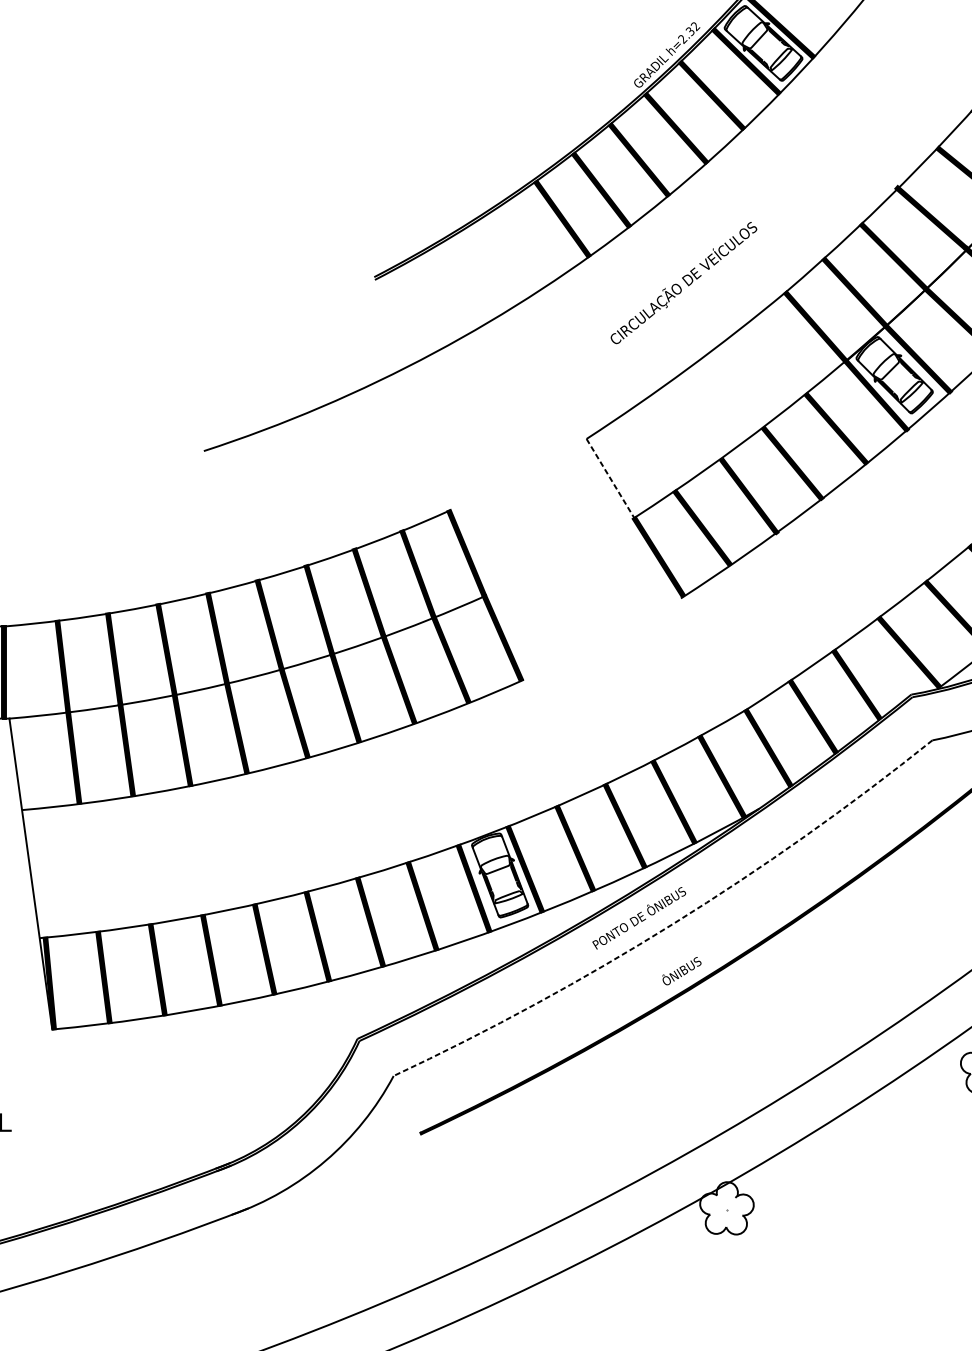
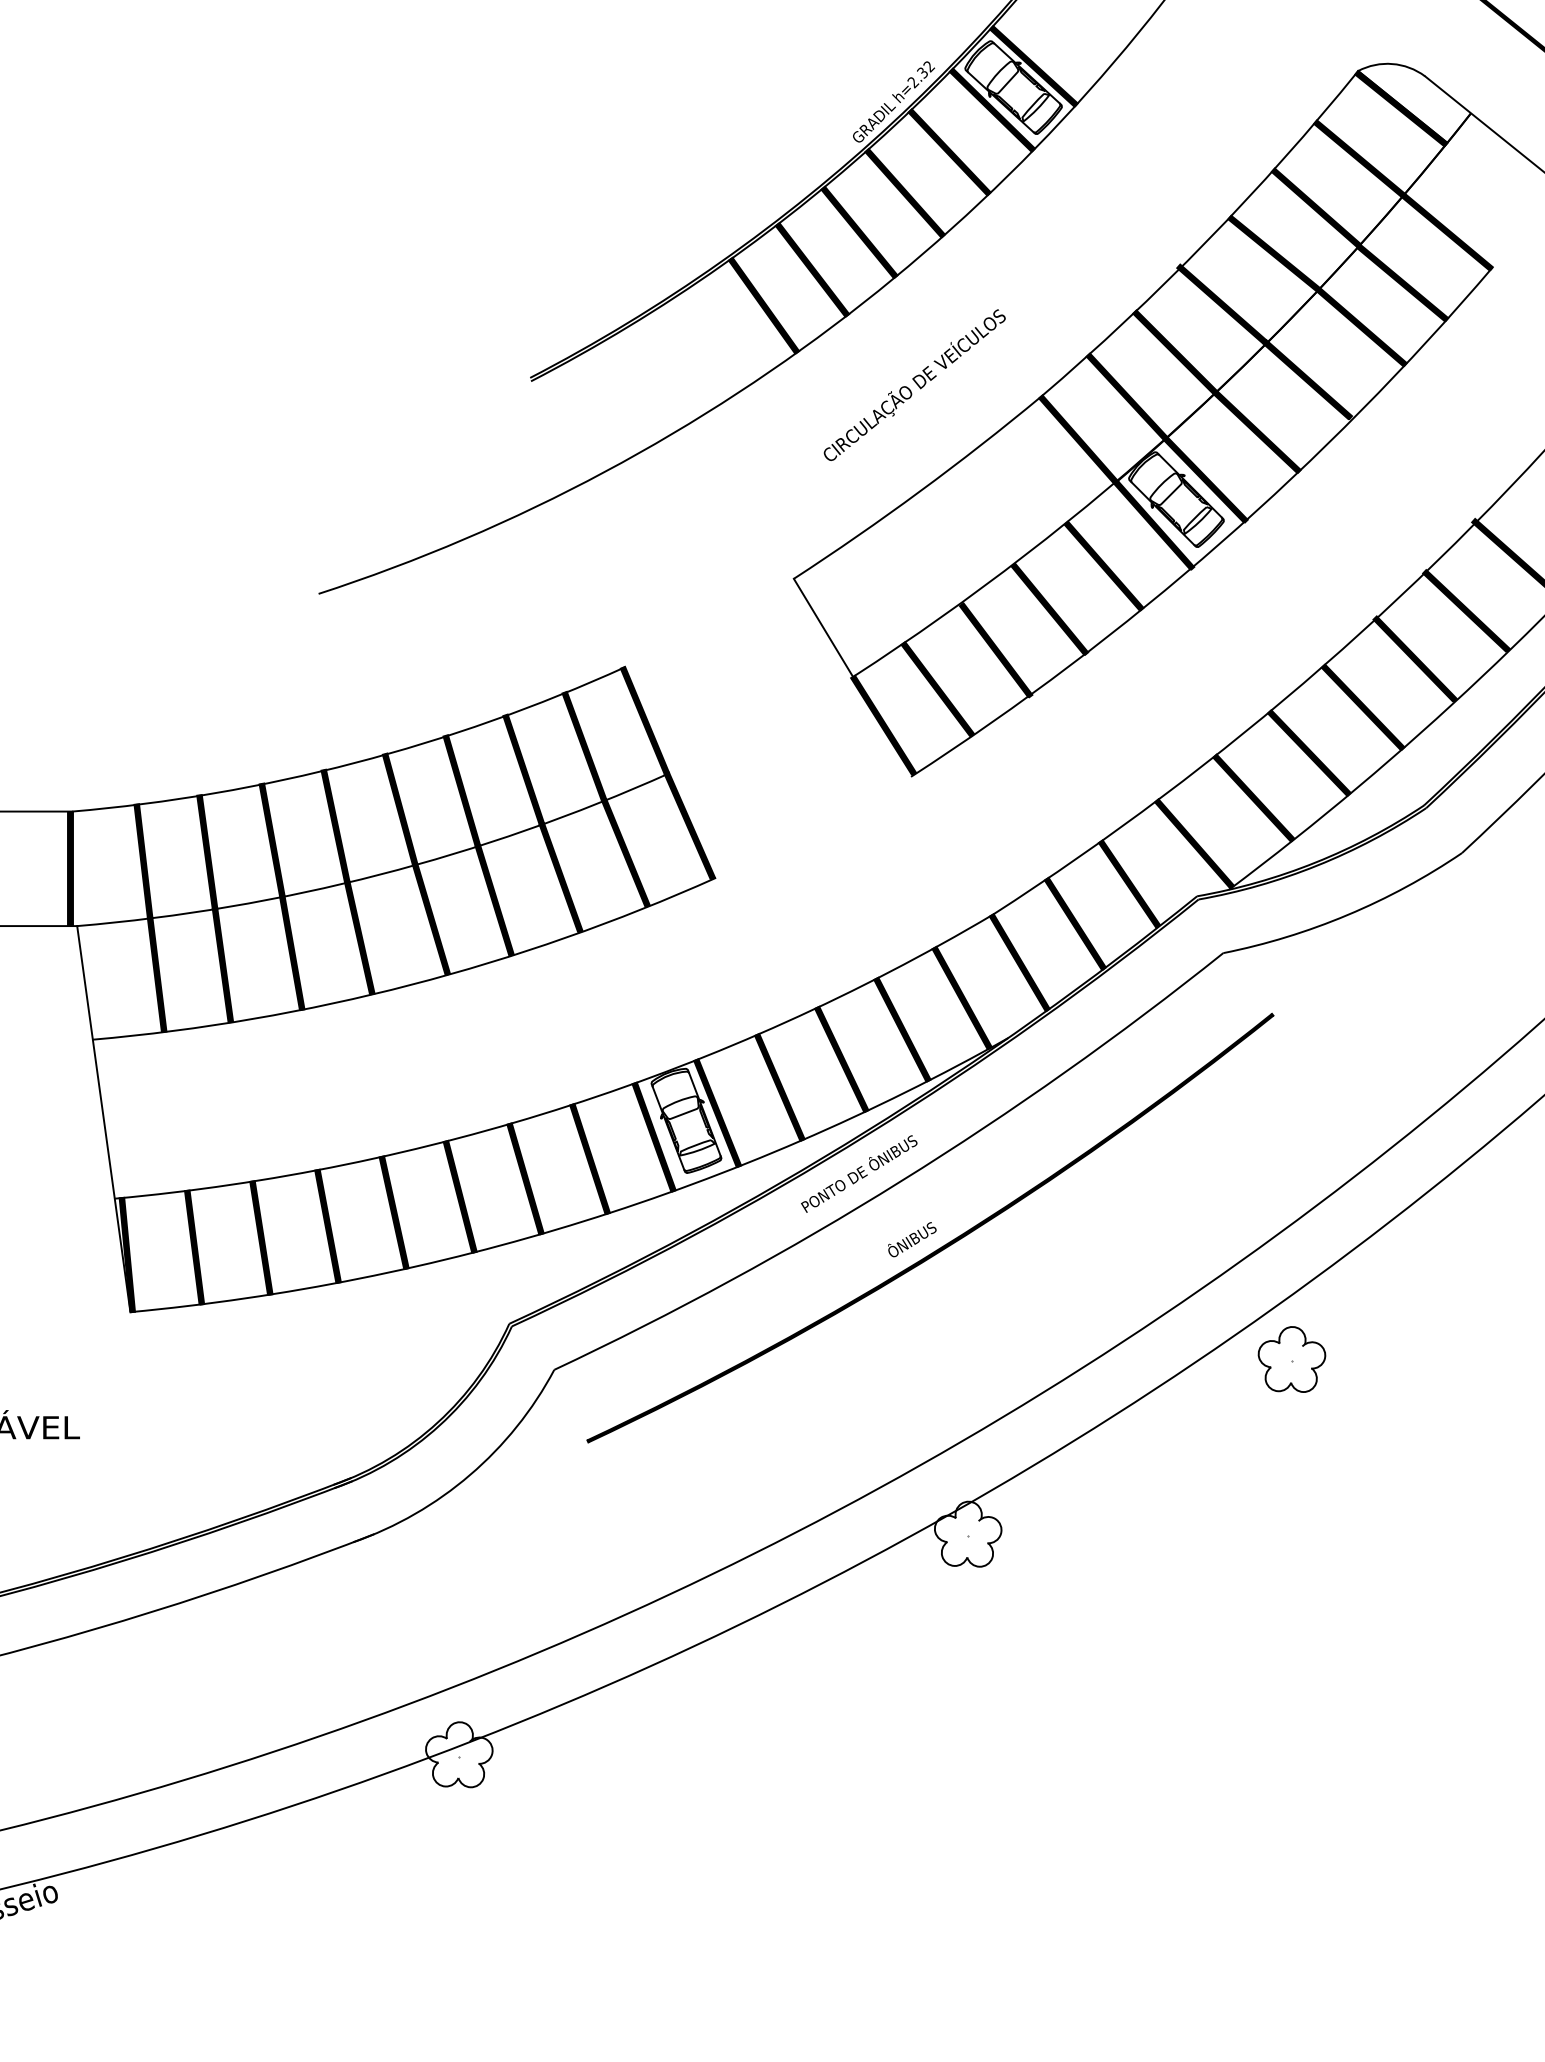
line: (610, 478) -> (823, 628), dashed -> solid
line: (673, 924) -> (901, 1181), dashed -> solid

